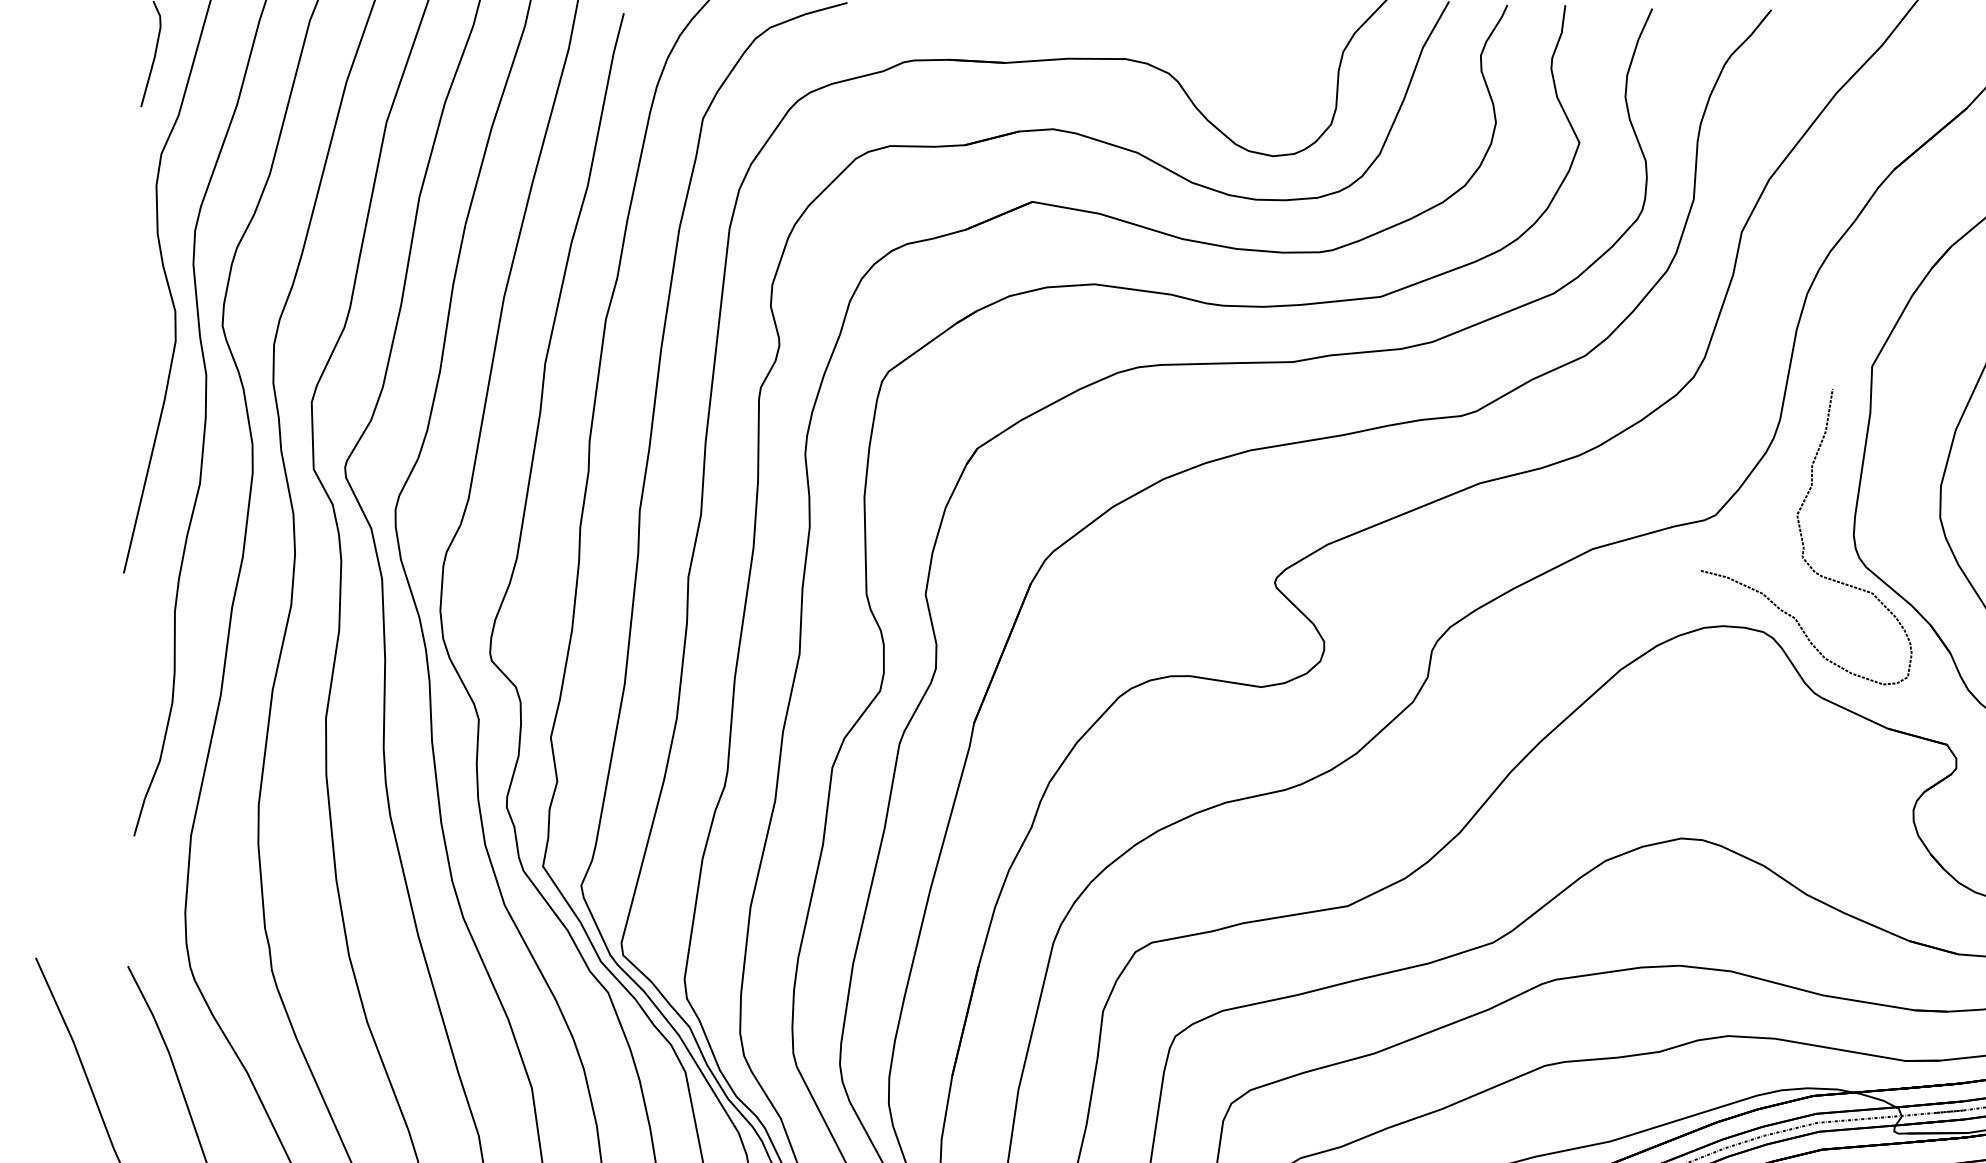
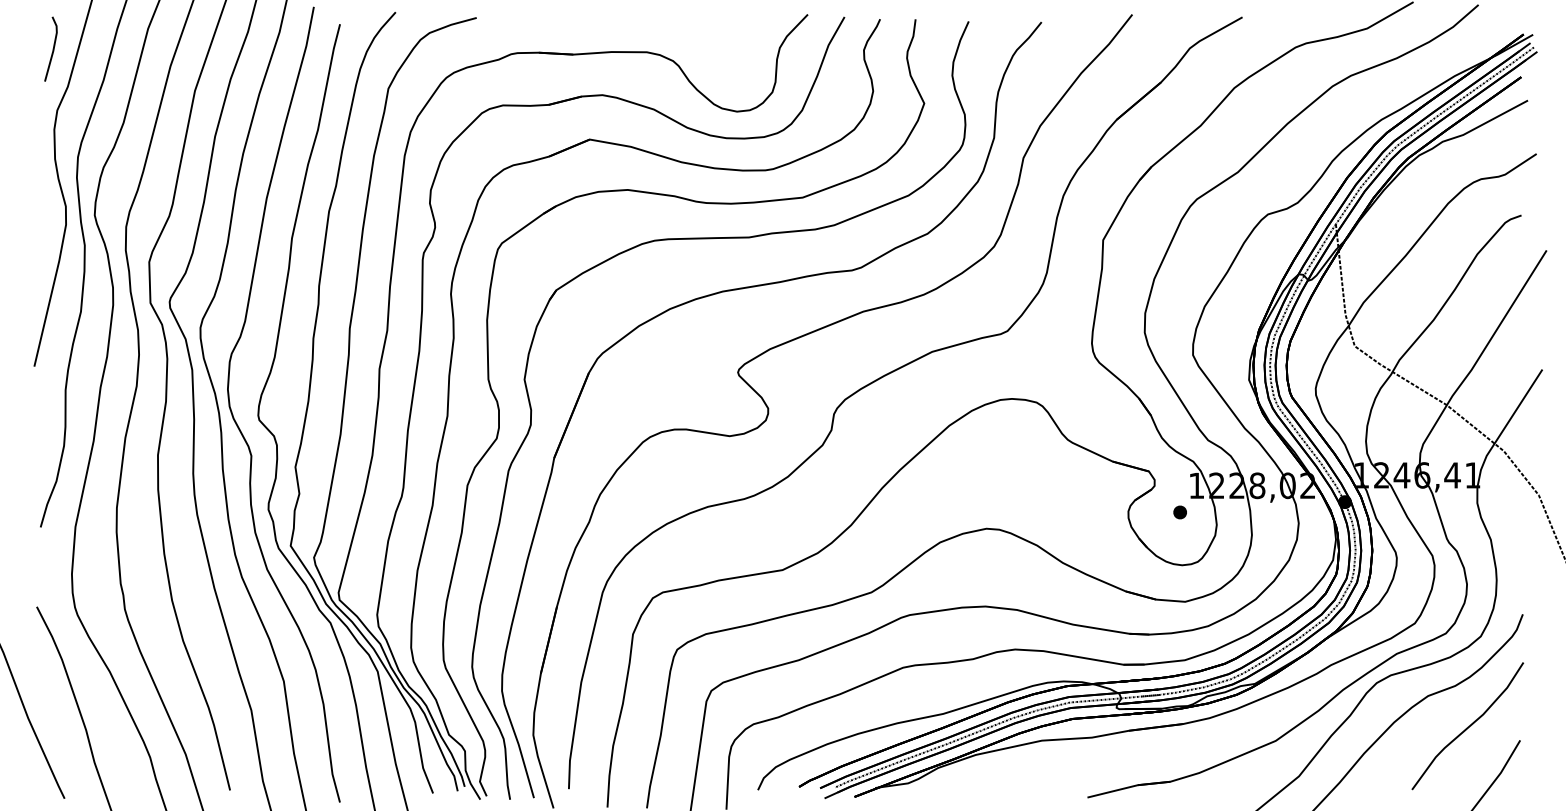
curve: (1803, 538) -> (1061, 345), removed

